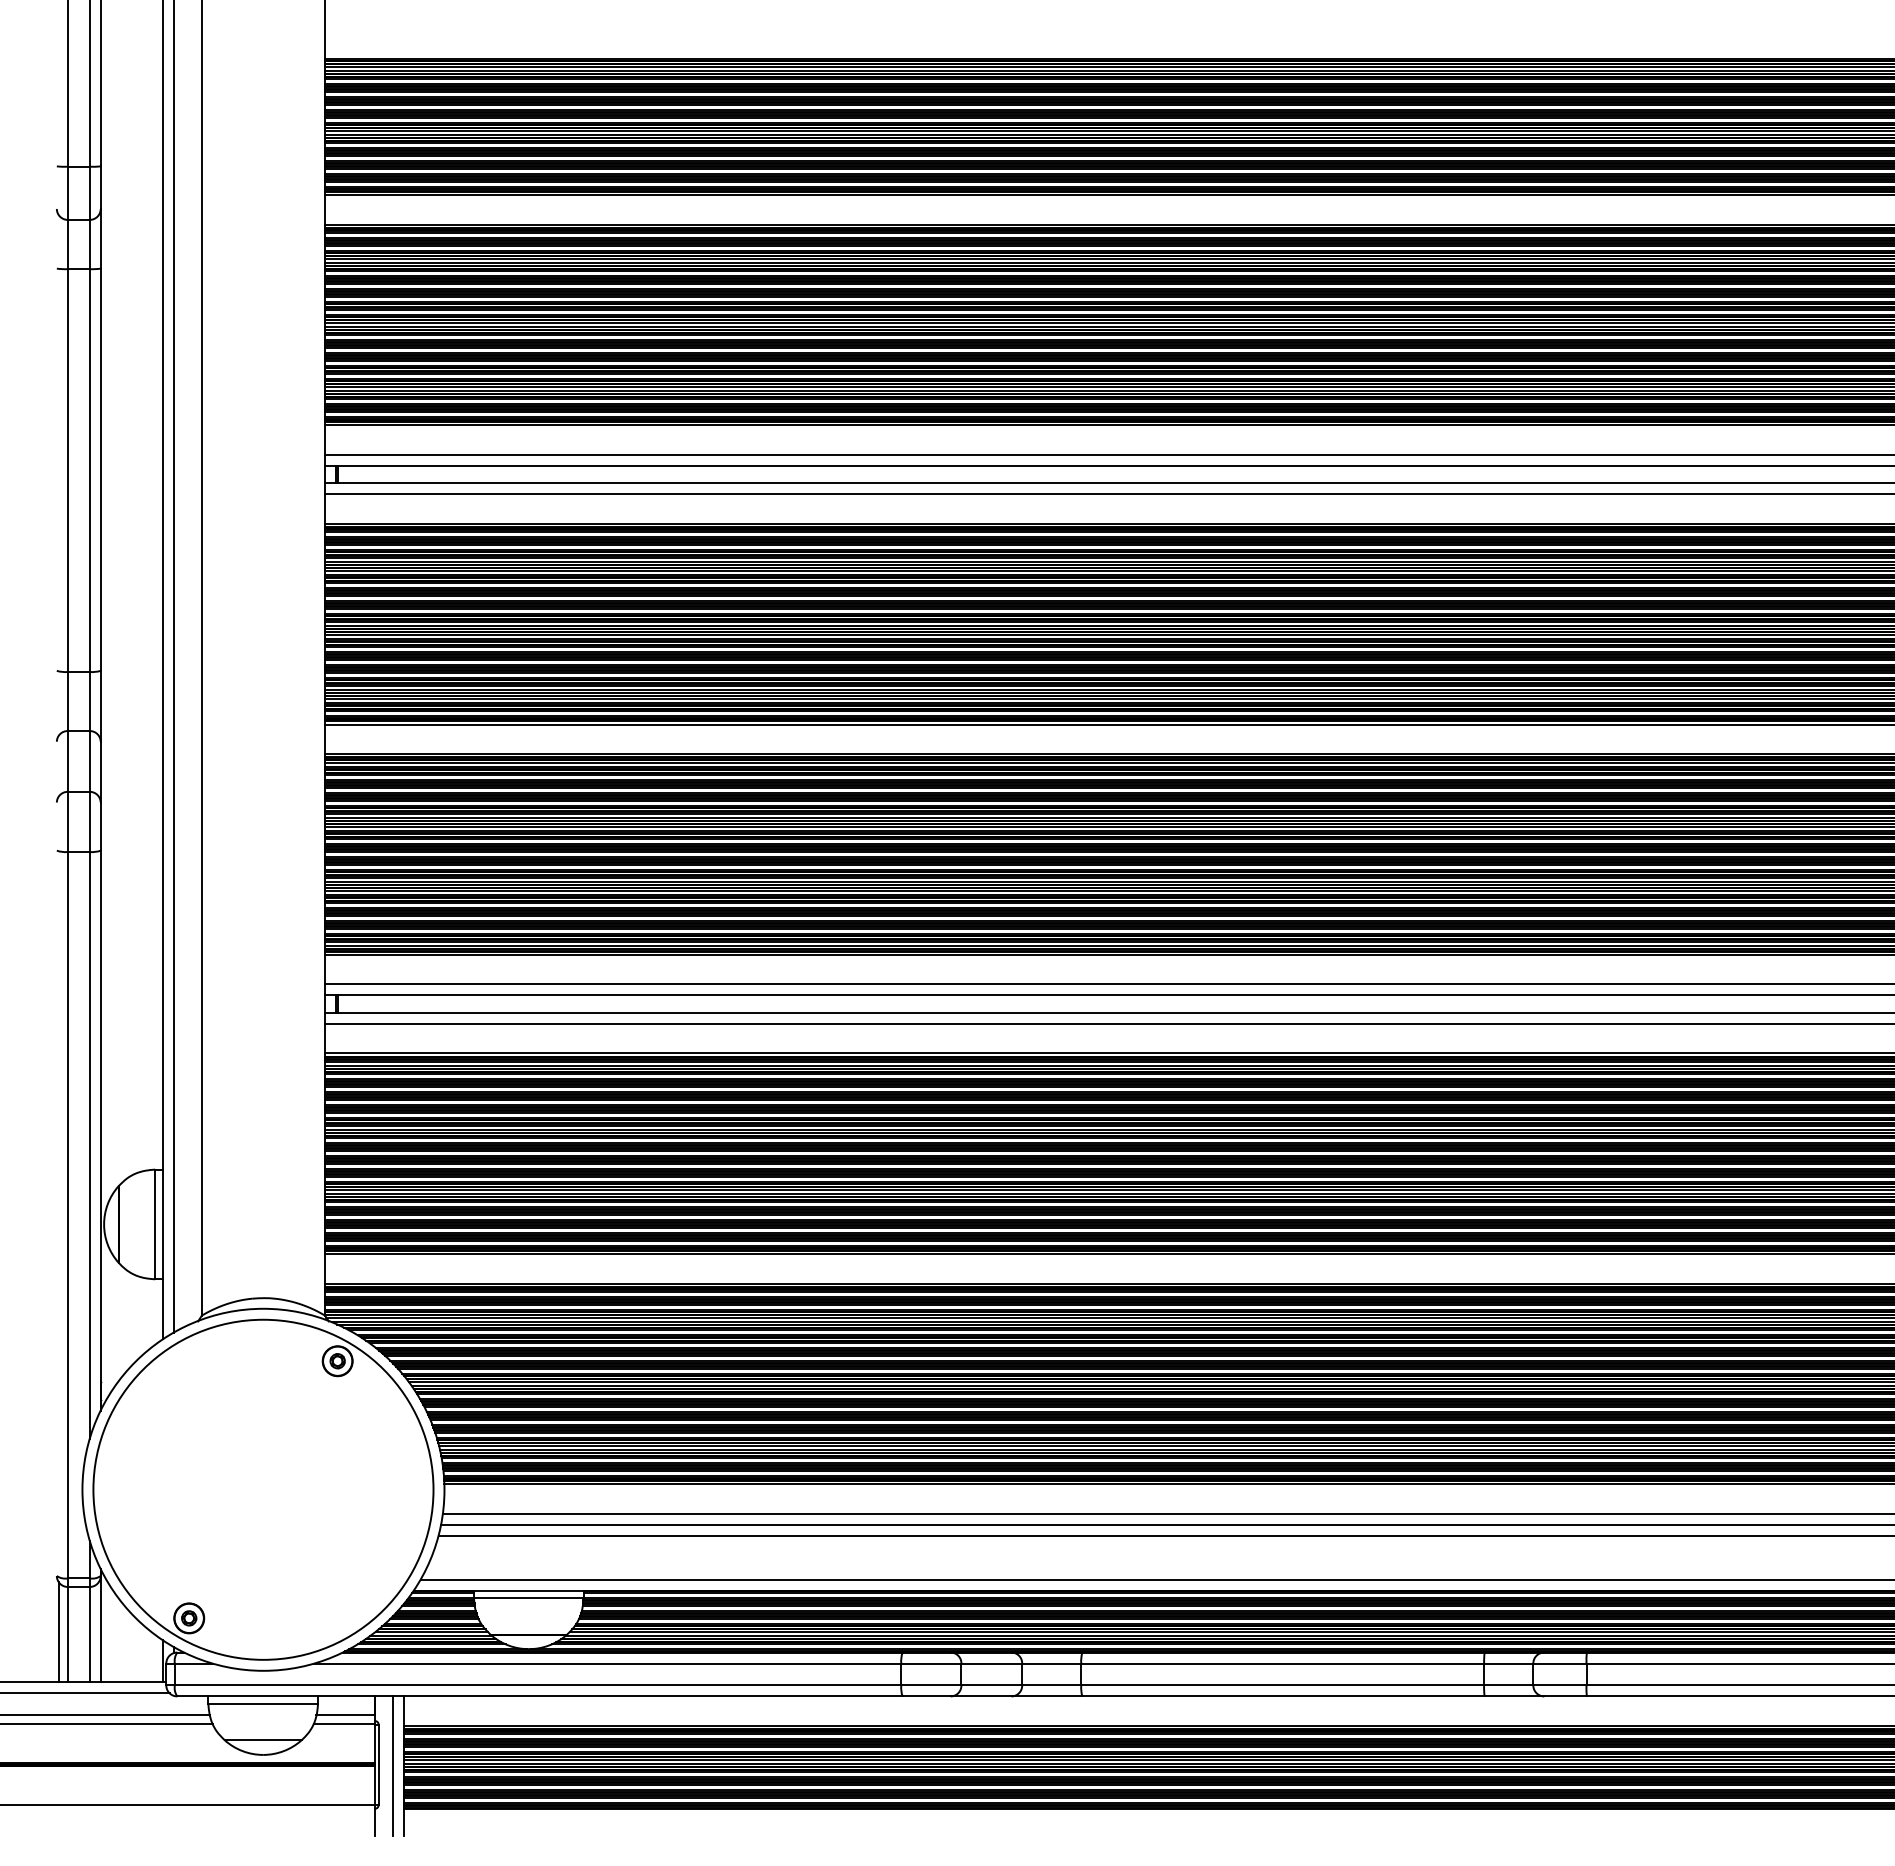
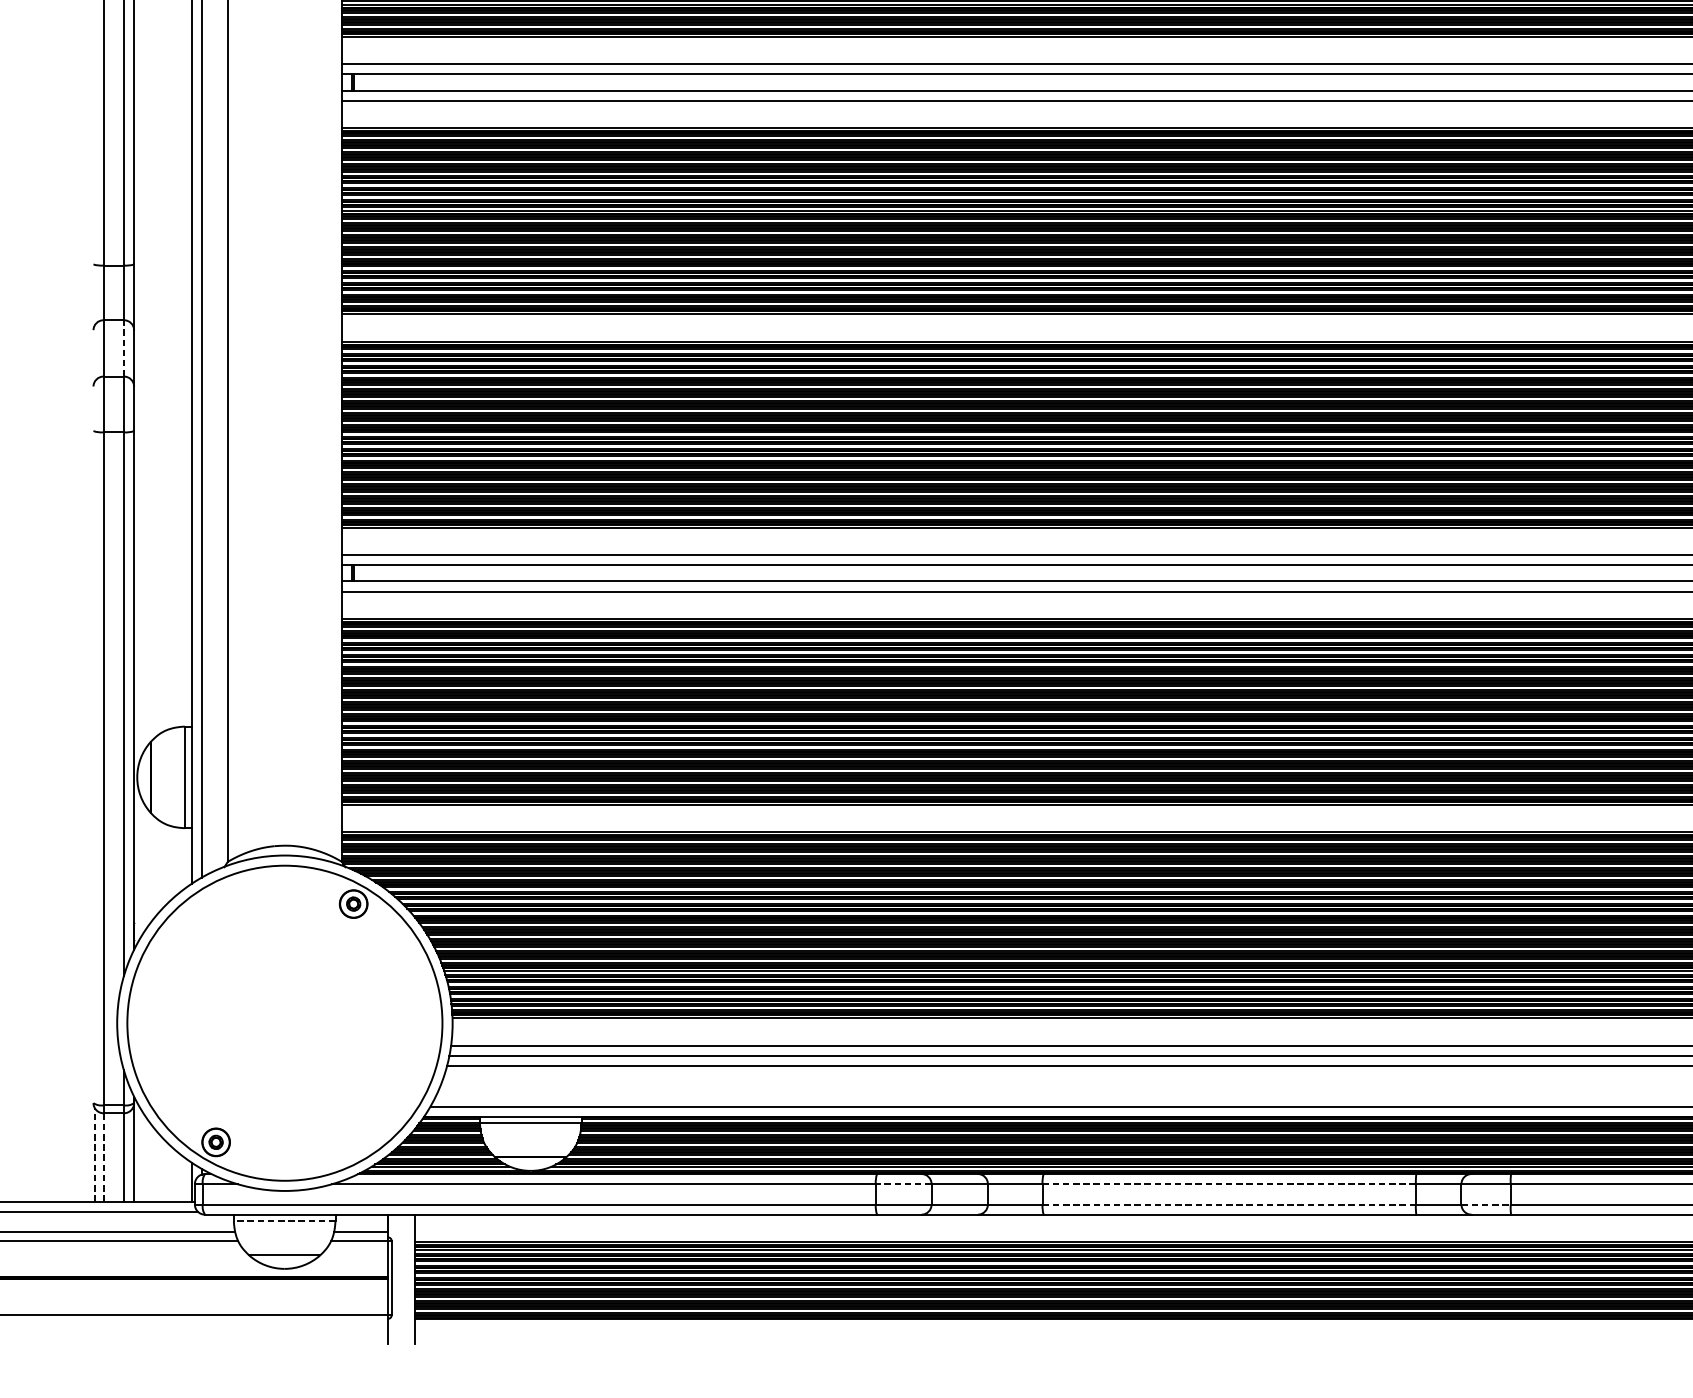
line: (89, 760) -> (123, 347), solid -> dashed
line: (58, 1631) -> (95, 1154), solid -> dashed
line: (67, 1634) -> (103, 1157), solid -> dashed
line: (930, 1663) -> (902, 1184), solid -> dashed
line: (1282, 1663) -> (1229, 1184), solid -> dashed
line: (1283, 1685) -> (1229, 1204), solid -> dashed
line: (1559, 1685) -> (1485, 1204), solid -> dashed
line: (263, 1703) -> (284, 1221), solid -> dashed
line: (393, 1766) -> (405, 1279), removed

